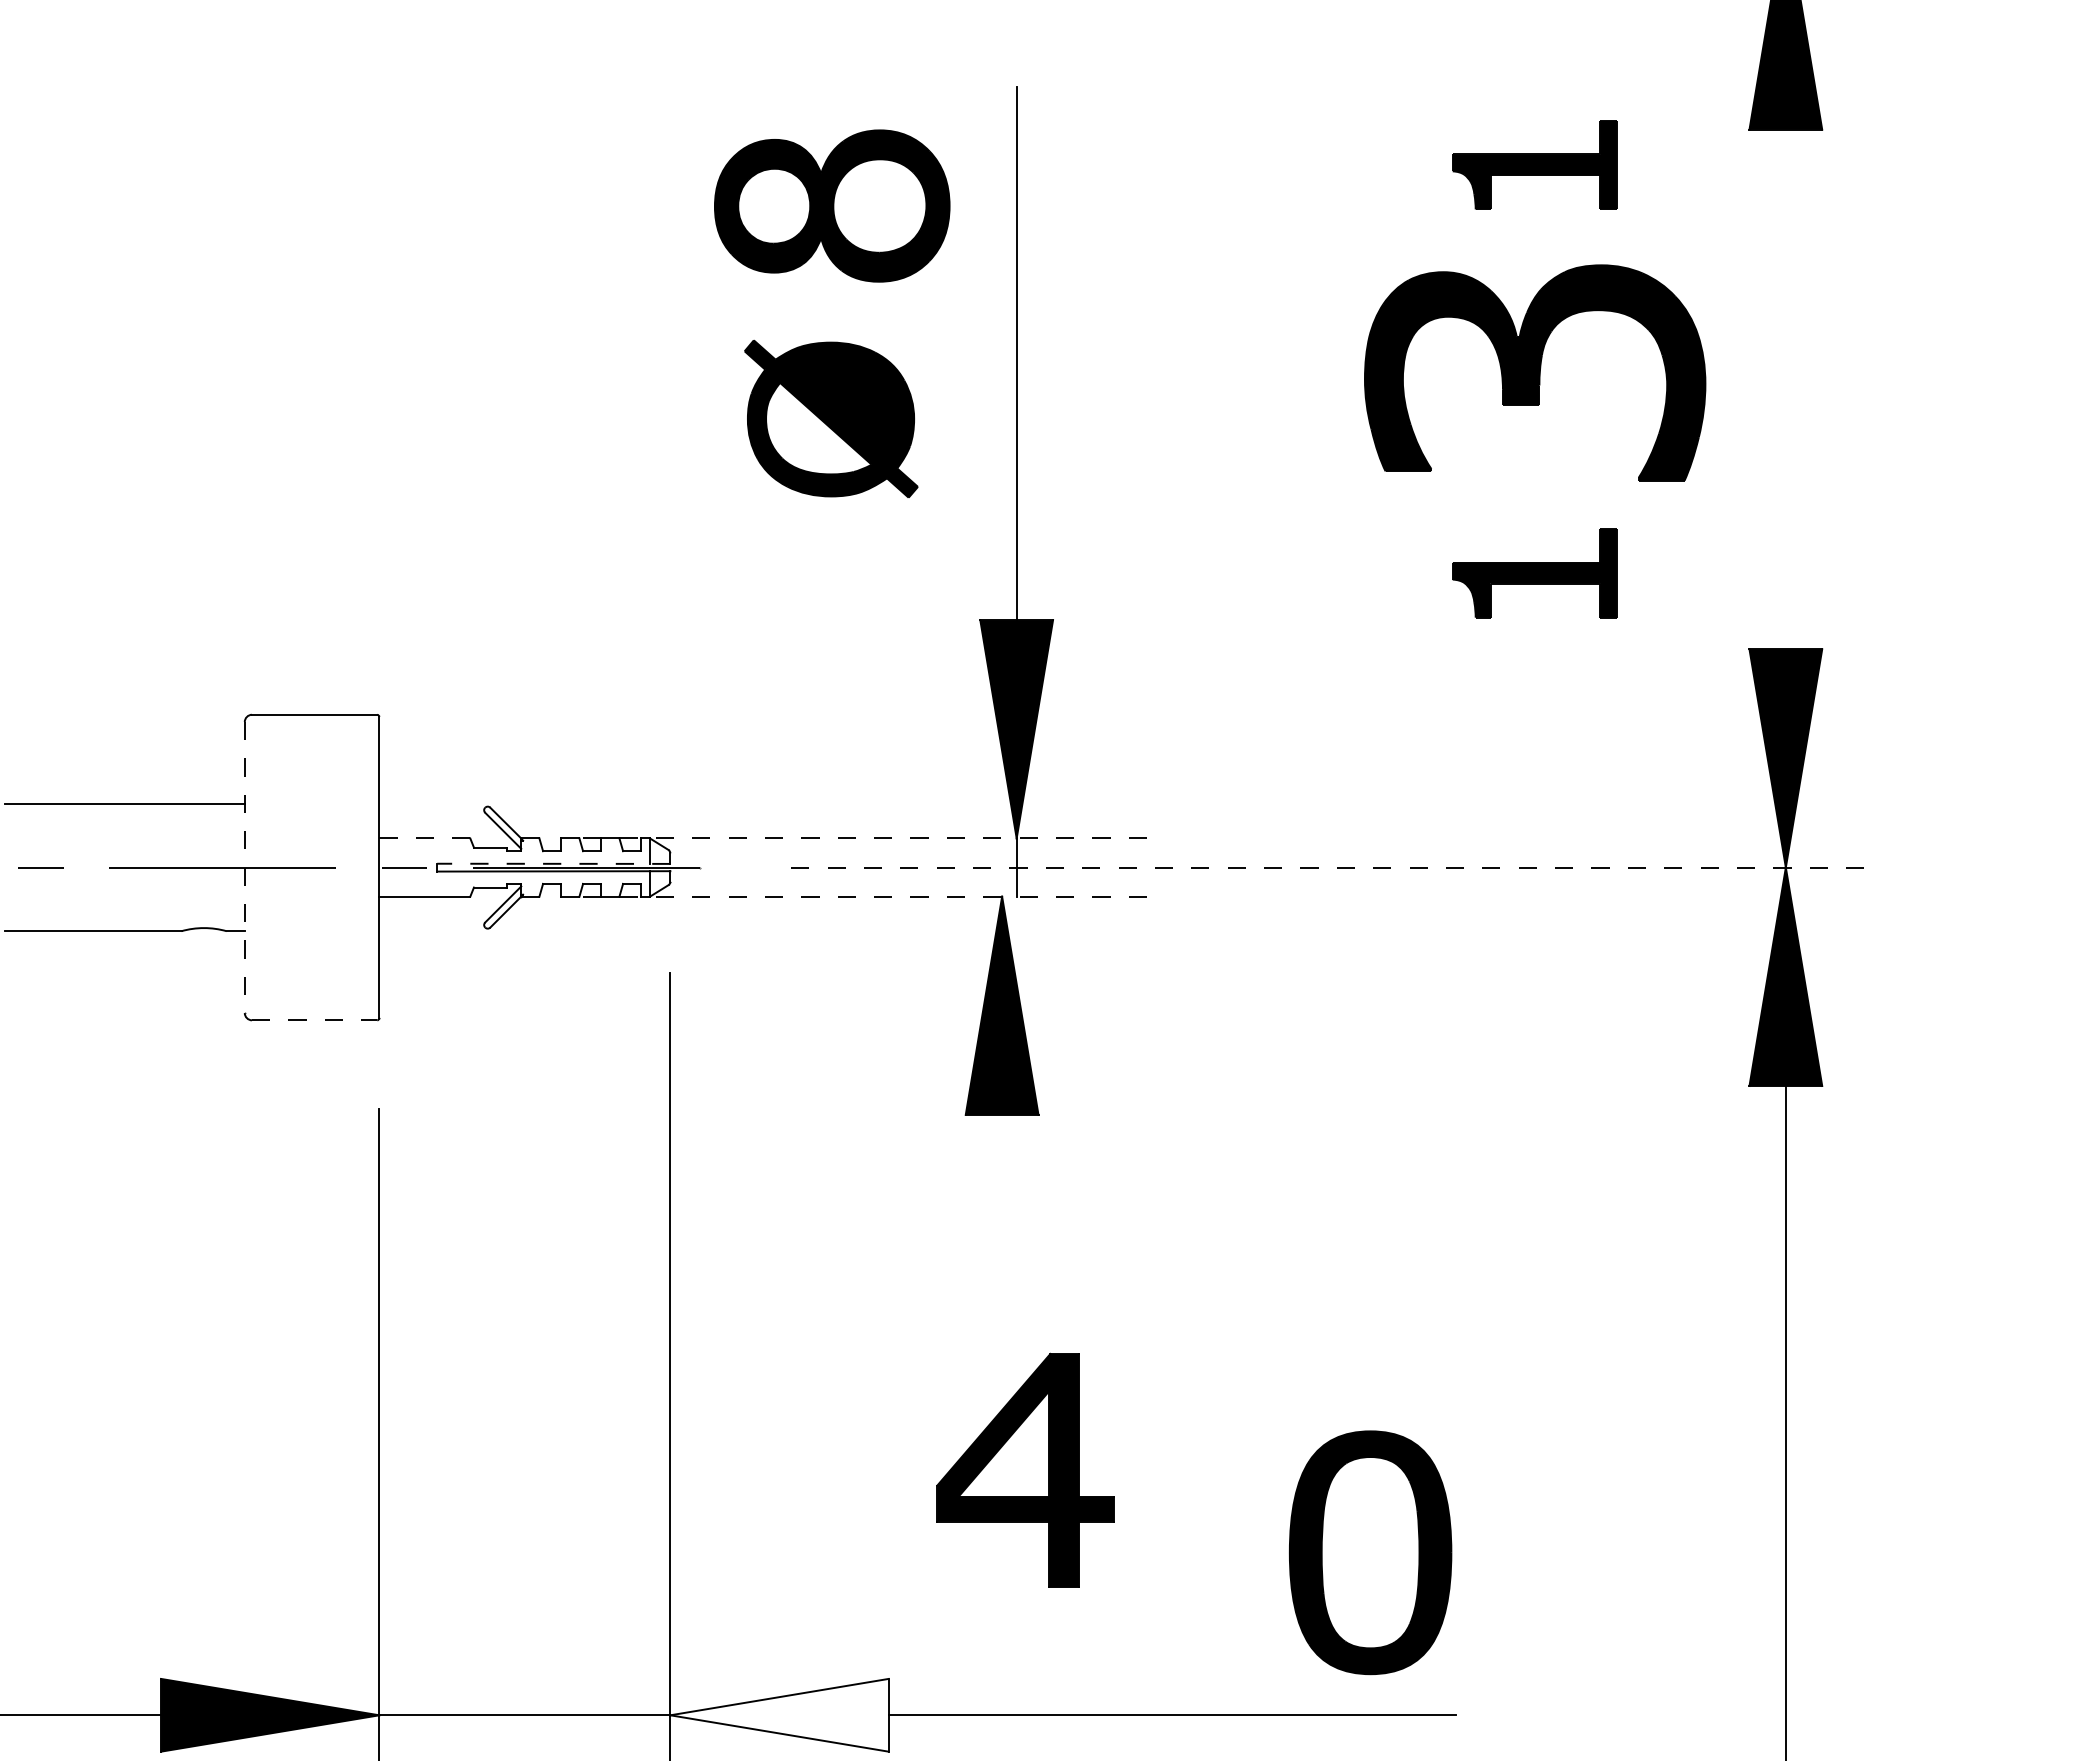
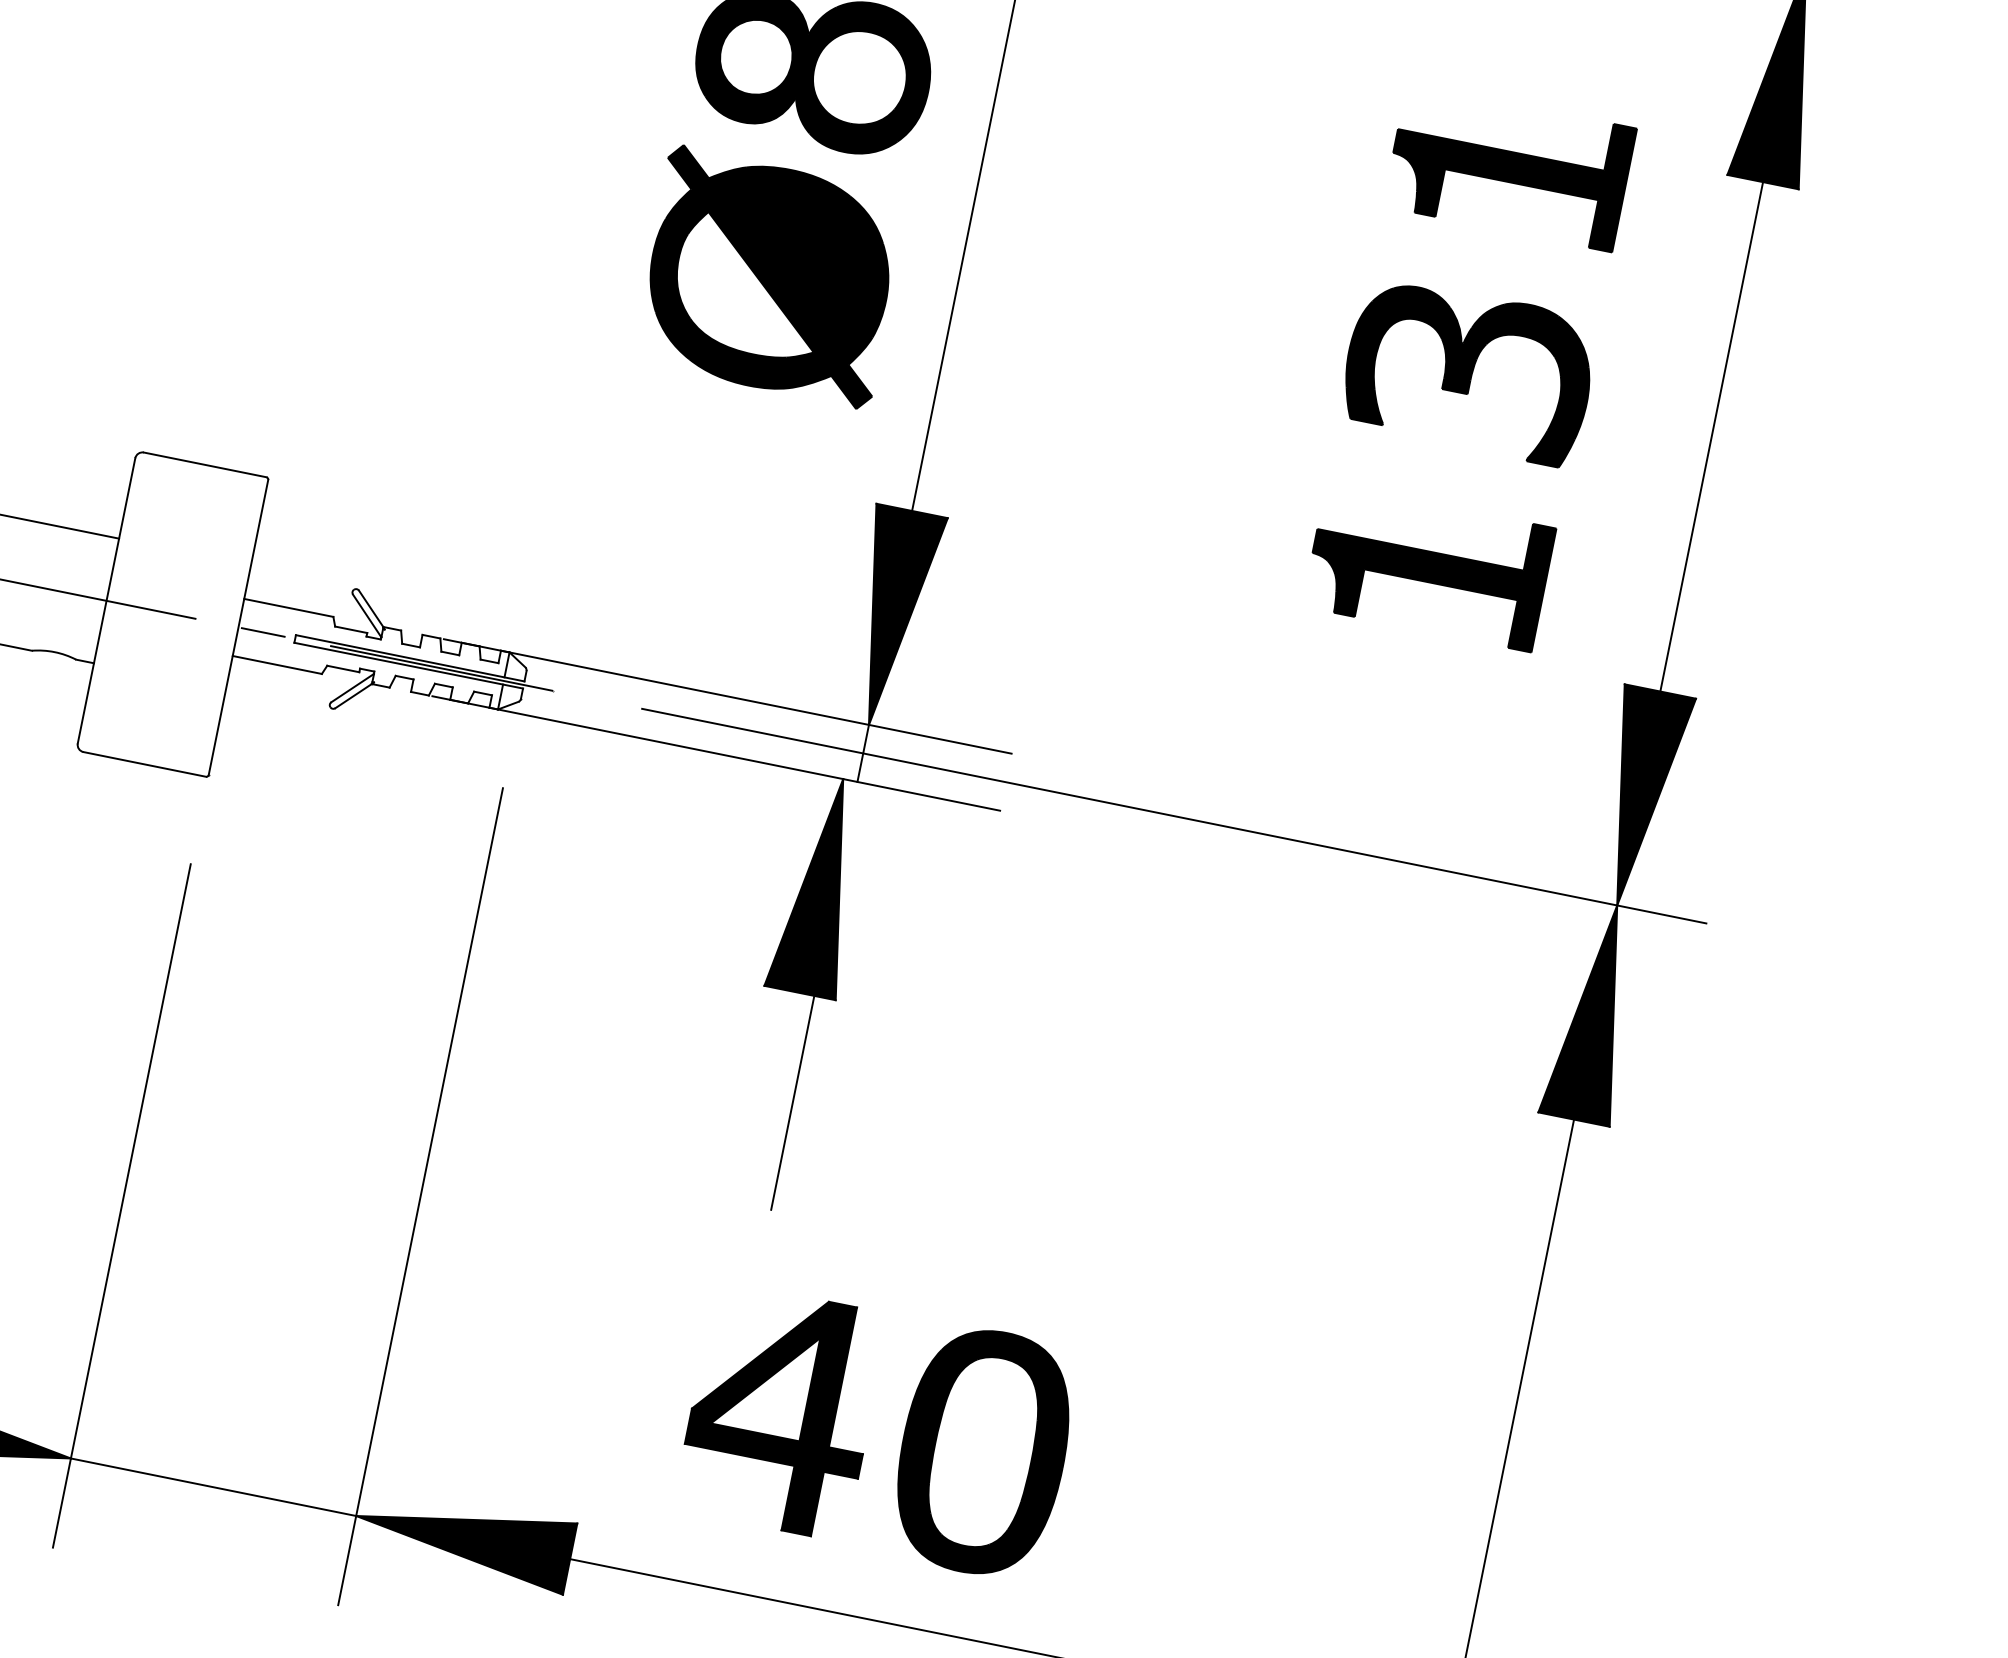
part: (1534, 164) -> (1509, 166), size x1.43
part: (1534, 372) -> (1468, 370), size x0.71
line: (1785, 389) -> (1711, 436), added
part: (831, 418) -> (770, 276), size x1.43
part: (1534, 573) -> (1428, 567), size x1.43
line: (425, 838) -> (289, 608), dashed -> solid
line: (872, 838) -> (727, 696), dashed -> solid
line: (553, 863) -> (409, 657), dashed -> solid
line: (244, 867) -> (106, 600), dashed -> solid
line: (1333, 867) -> (1173, 815), dashed -> solid
line: (872, 896) -> (716, 753), dashed -> solid
line: (314, 1020) -> (144, 764), dashed -> solid
line: (1016, 1223) -> (792, 1102), added
part: (1025, 1469) -> (781, 1410), moved
part: (1370, 1552) -> (983, 1451), moved
fill: (779, 1714) -> (463, 1536), added

